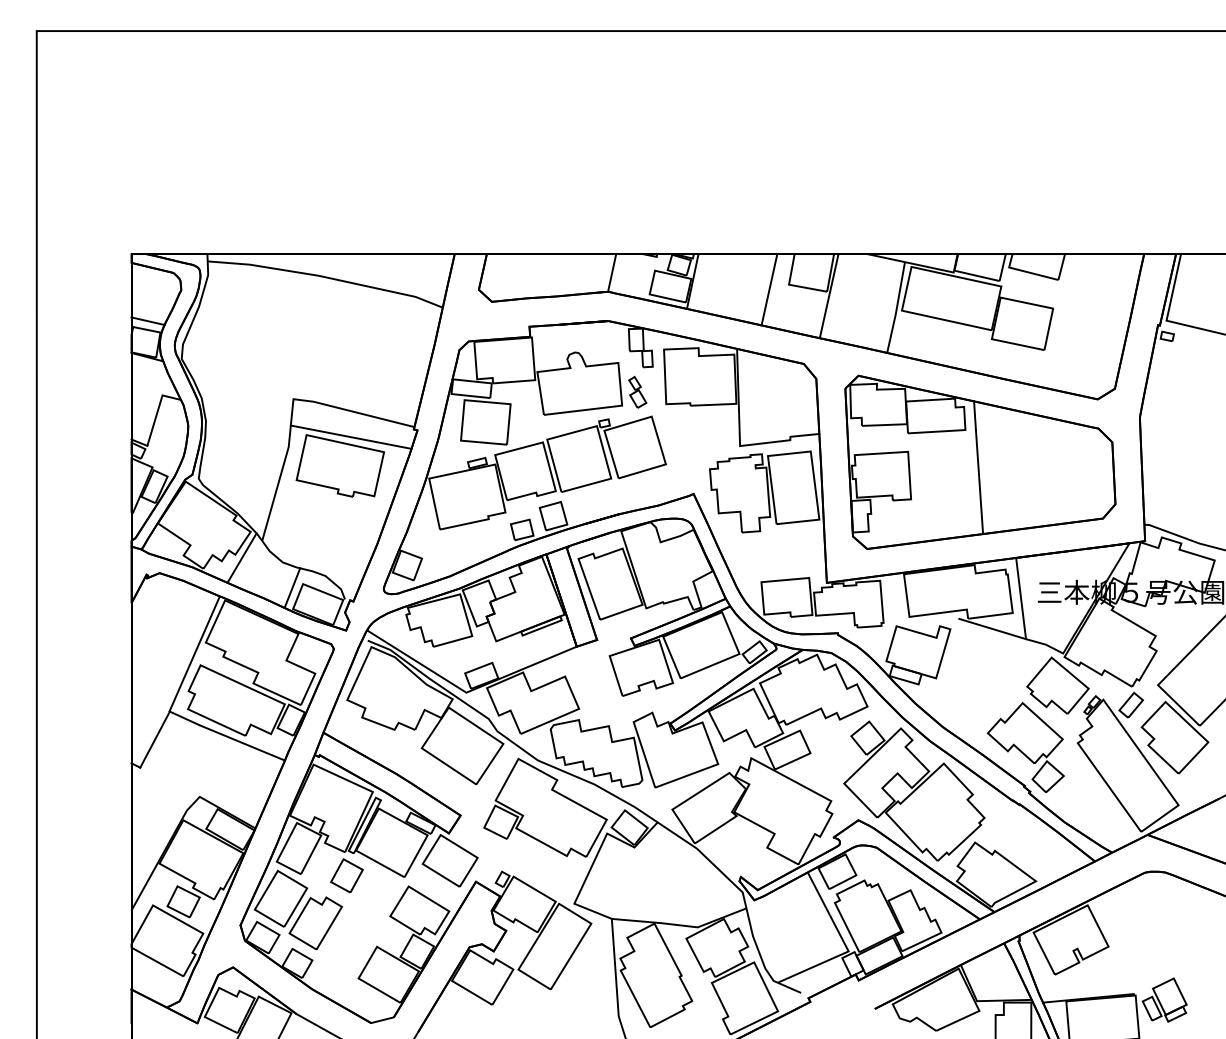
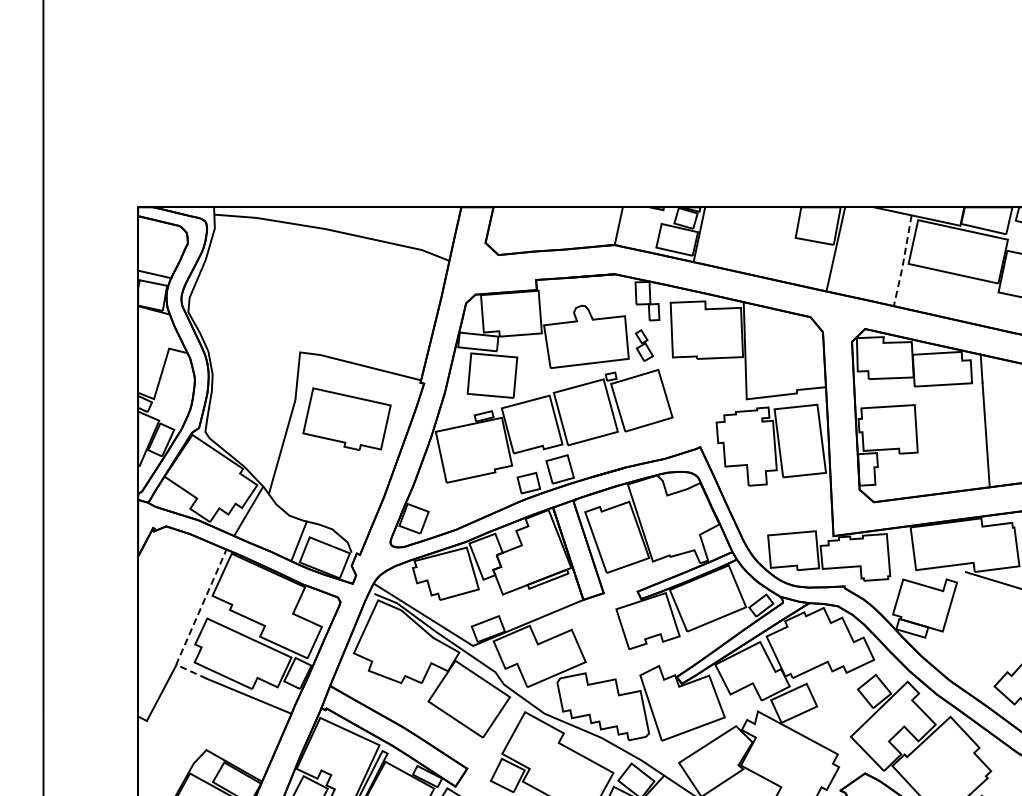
line: (769, 289) -> (776, 242), removed
line: (896, 308) -> (903, 261), solid -> dashed
line: (350, 436) -> (357, 389), removed
line: (187, 669) -> (194, 622), solid -> dashed

